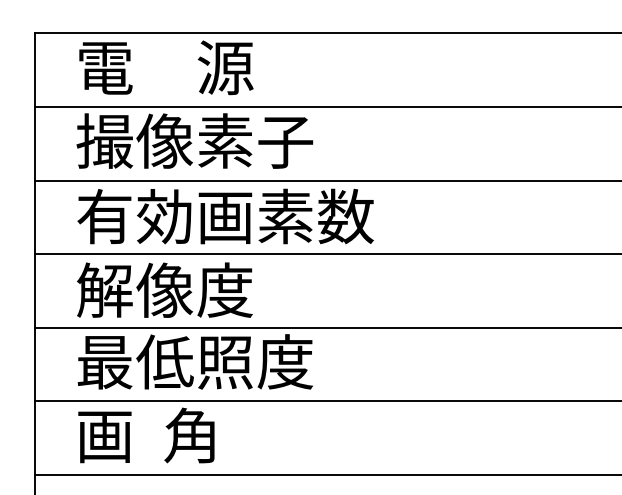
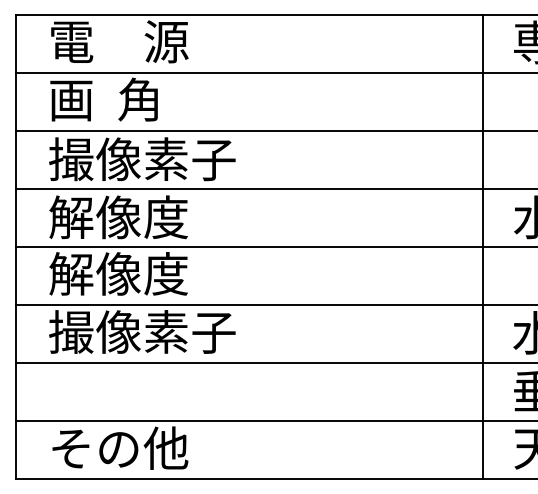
text: (195, 140) -> (142, 99), 撮像素子 -> 画  角
text: (225, 216) -> (166, 159), 有効画素数 -> 撮像素子
text: (195, 361) -> (142, 273), 最低照度 -> 解像度
text: (195, 434) -> (142, 331), 画  角 -> 撮像素子

